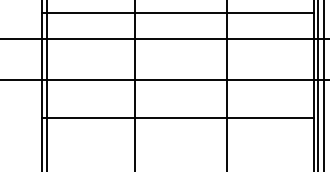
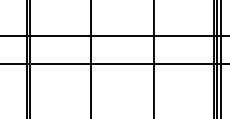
line: (178, 13) -> (120, 18), removed
line: (178, 118) -> (120, 91), removed

